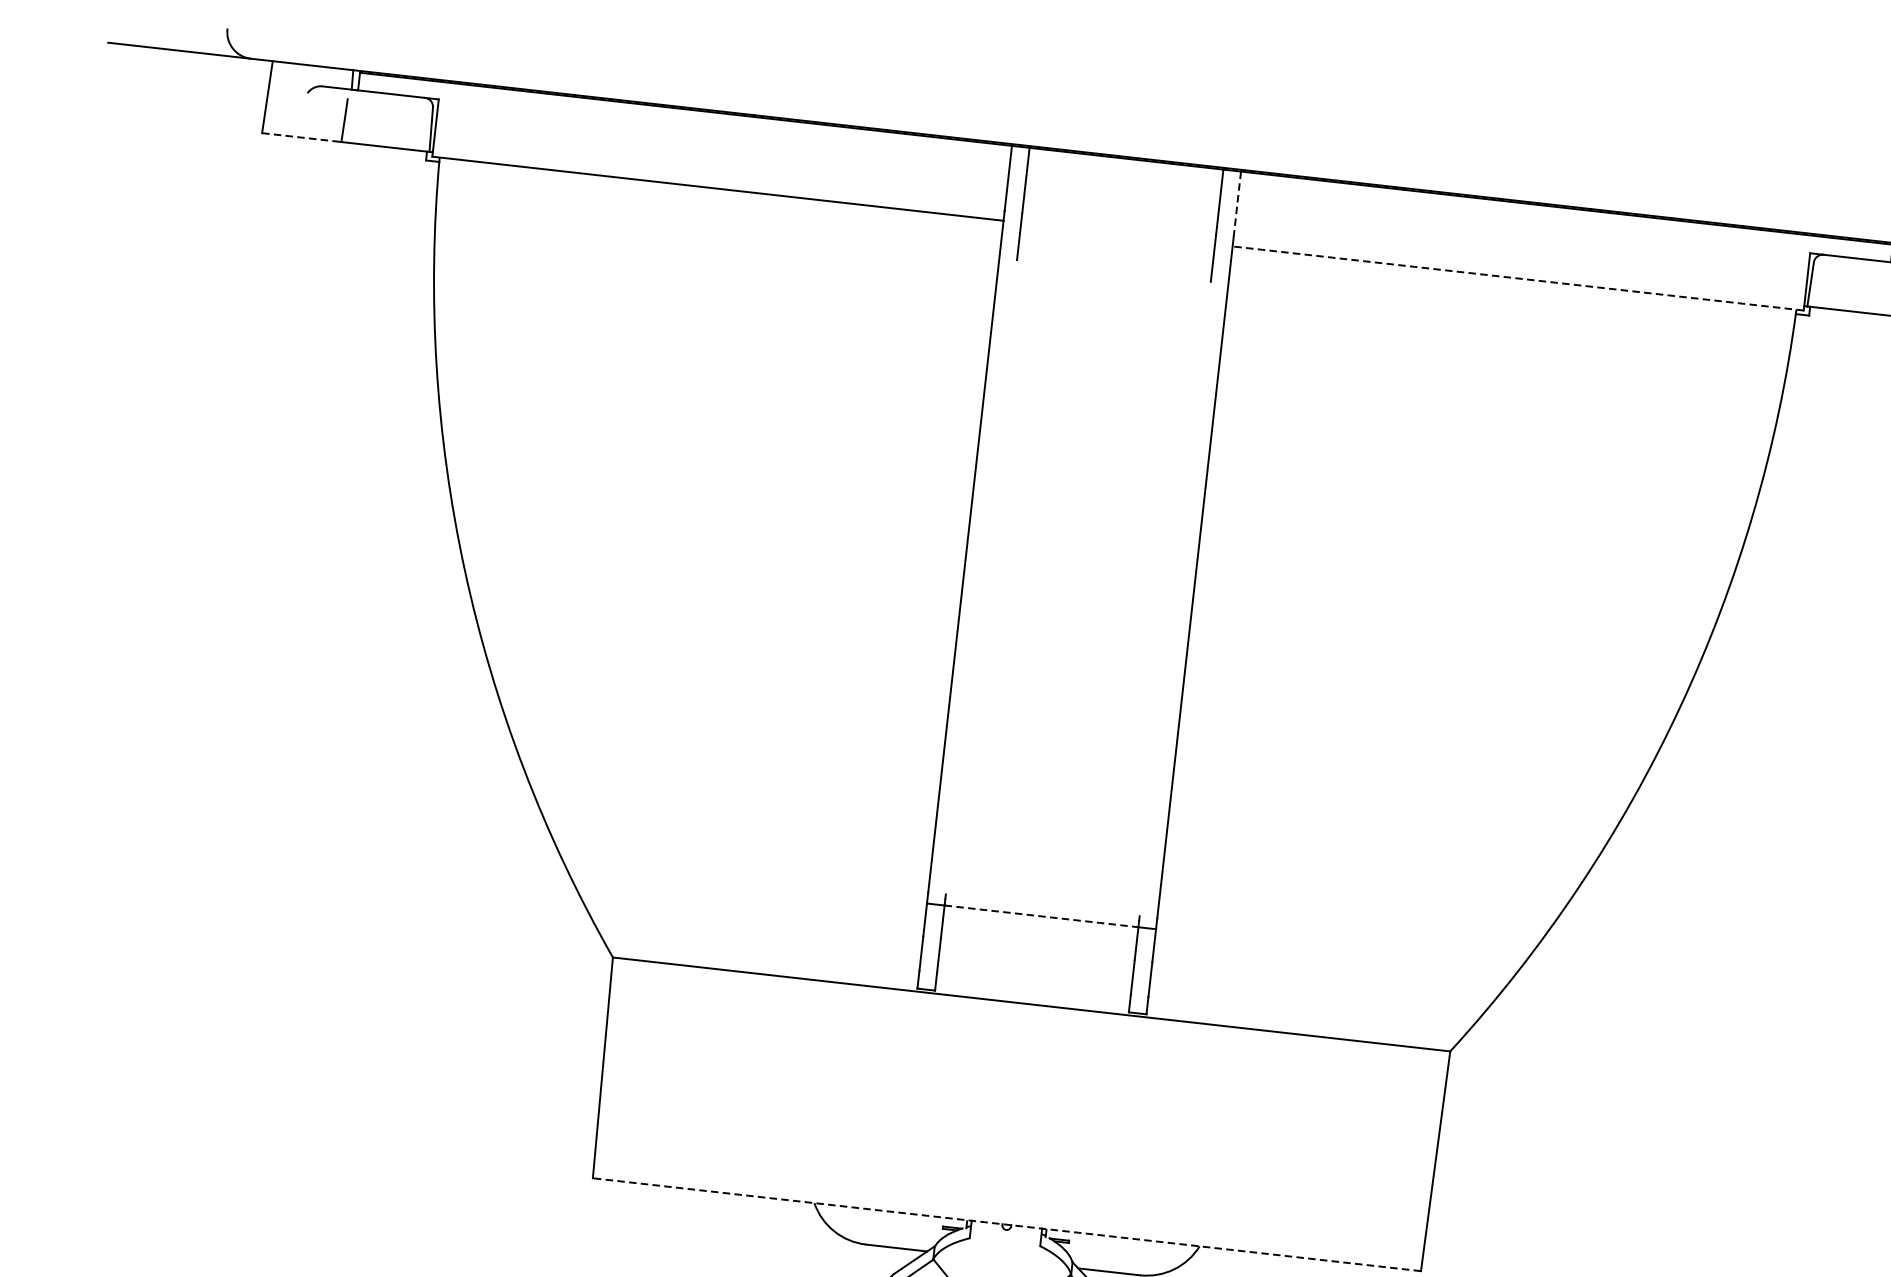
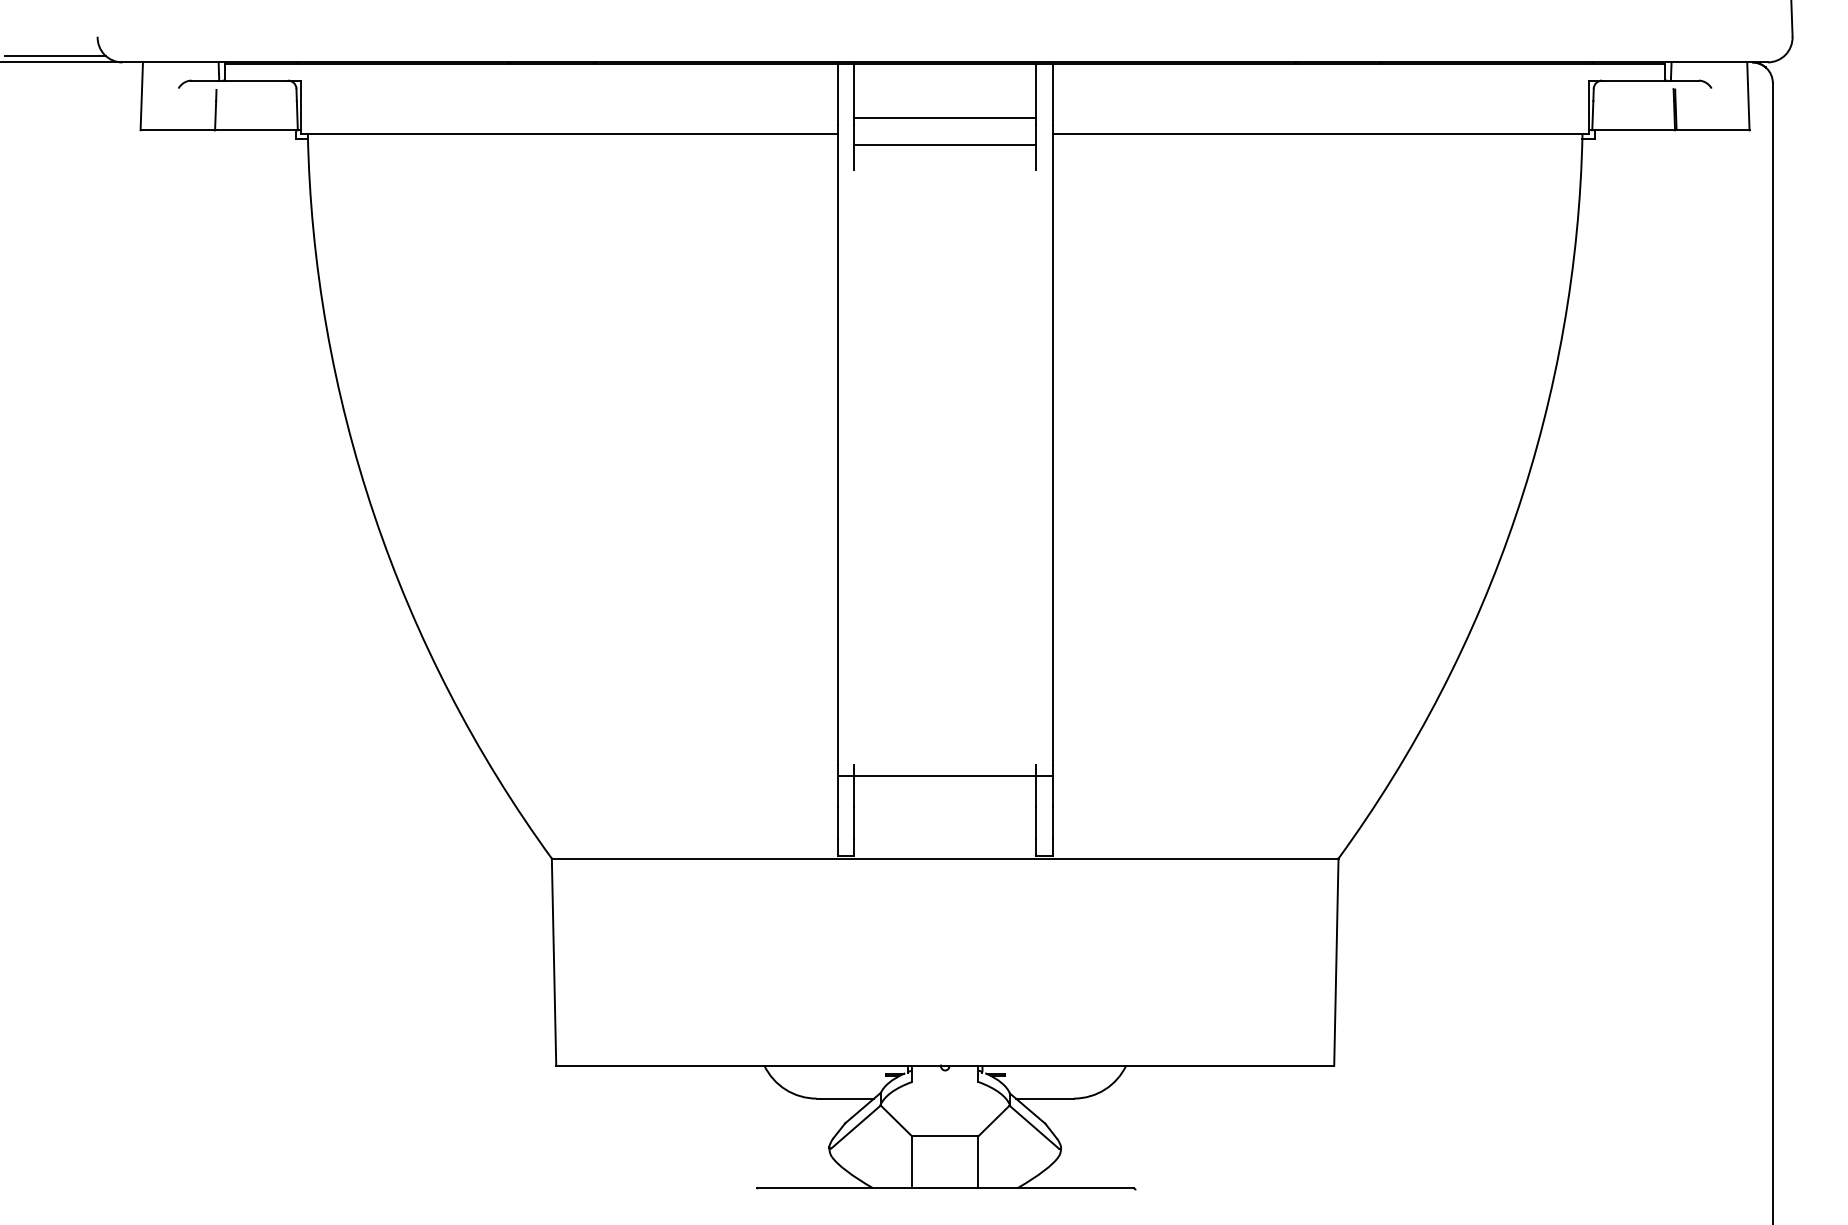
line: (180, 43) -> (55, 55), added
line: (301, 137) -> (177, 130), dashed -> solid
line: (1237, 203) -> (1052, 94), dashed -> solid
line: (1120, 215) -> (945, 117), added
line: (1117, 244) -> (945, 144), added
line: (1517, 278) -> (1320, 134), dashed -> solid
line: (1041, 916) -> (945, 775), dashed -> solid
line: (1007, 1224) -> (945, 1065), dashed -> solid

